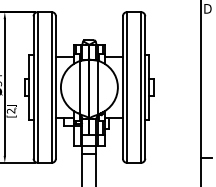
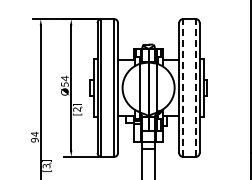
line: (127, 88) -> (183, 88), solid -> dashed
line: (140, 88) -> (195, 88), solid -> dashed

